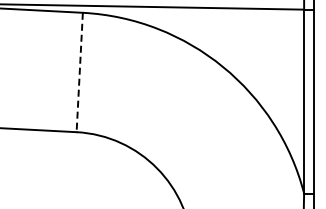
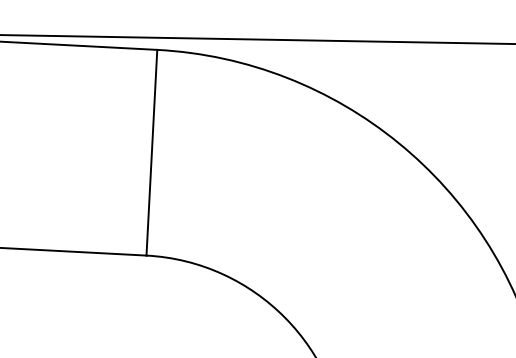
line: (79, 72) -> (151, 152), dashed -> solid

